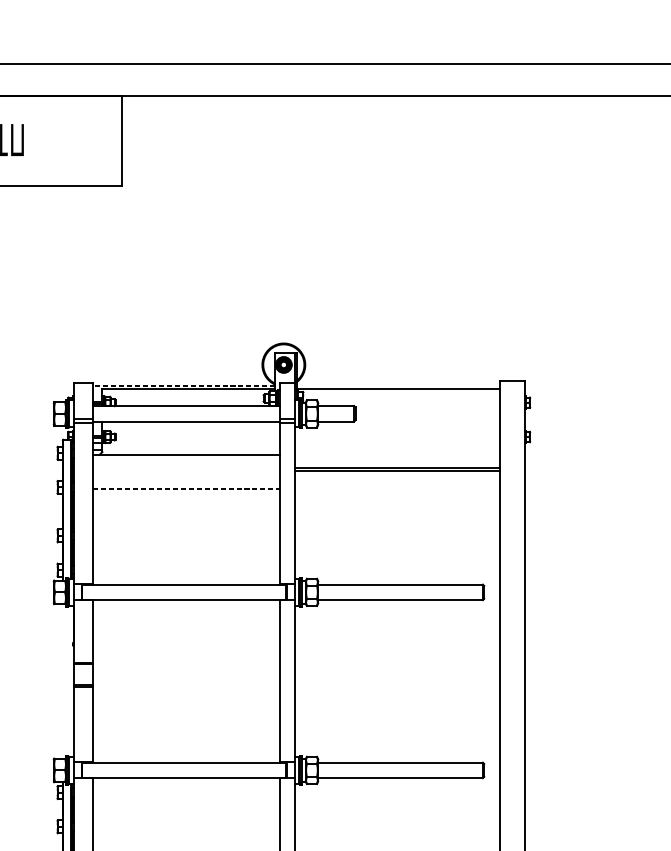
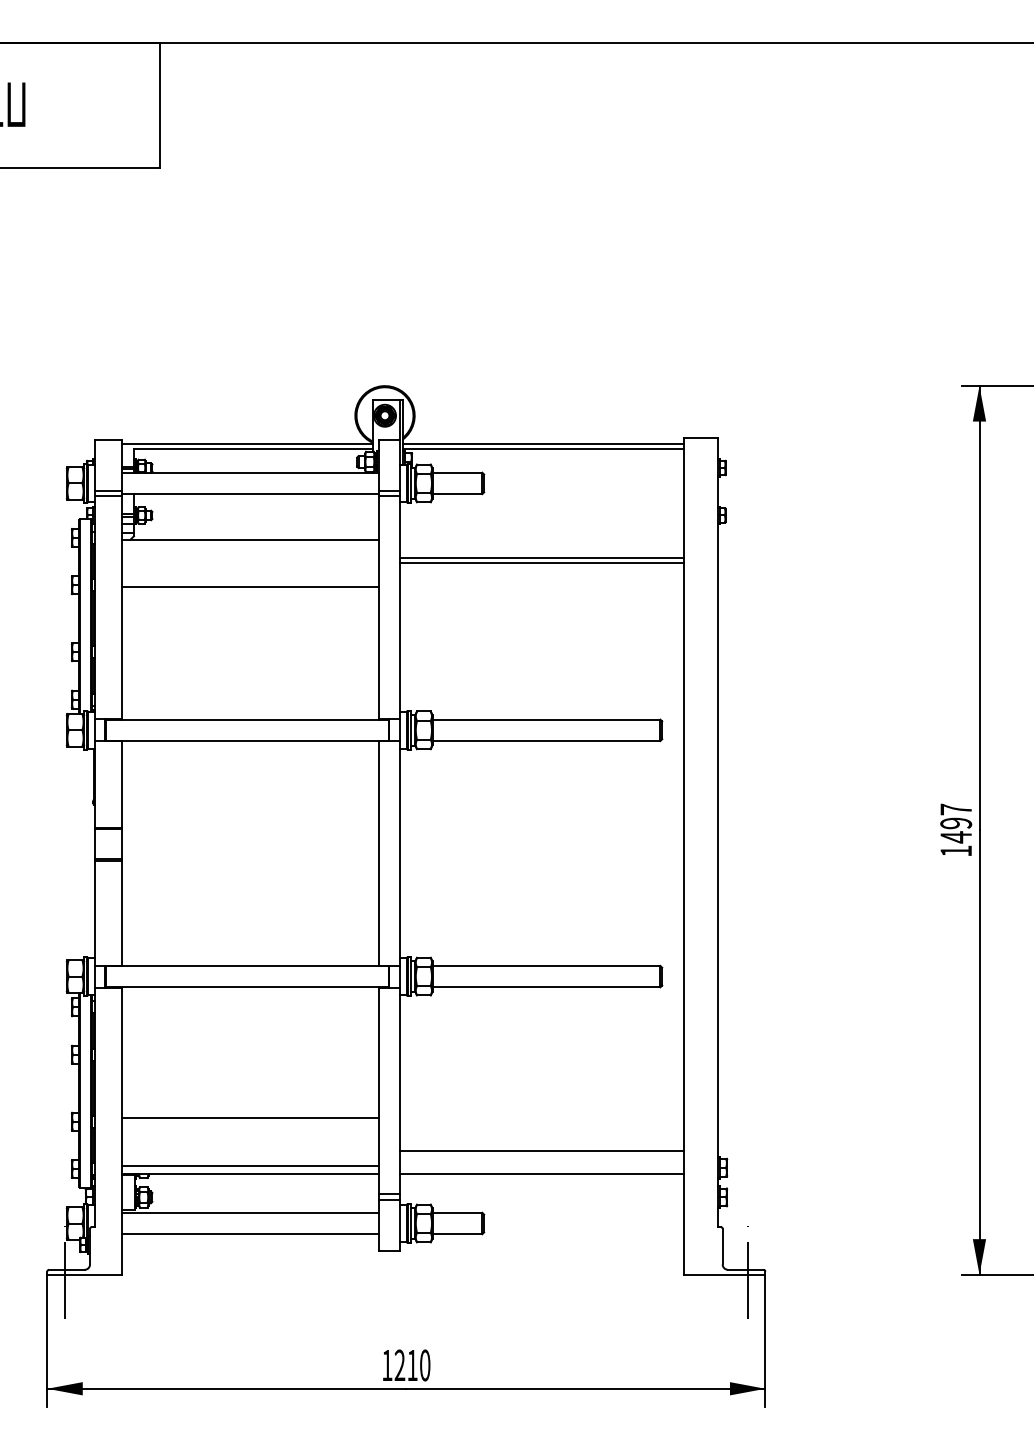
line: (184, 385) -> (247, 444), dashed -> solid
line: (397, 385) -> (542, 444), added
line: (186, 489) -> (250, 587), dashed -> solid

